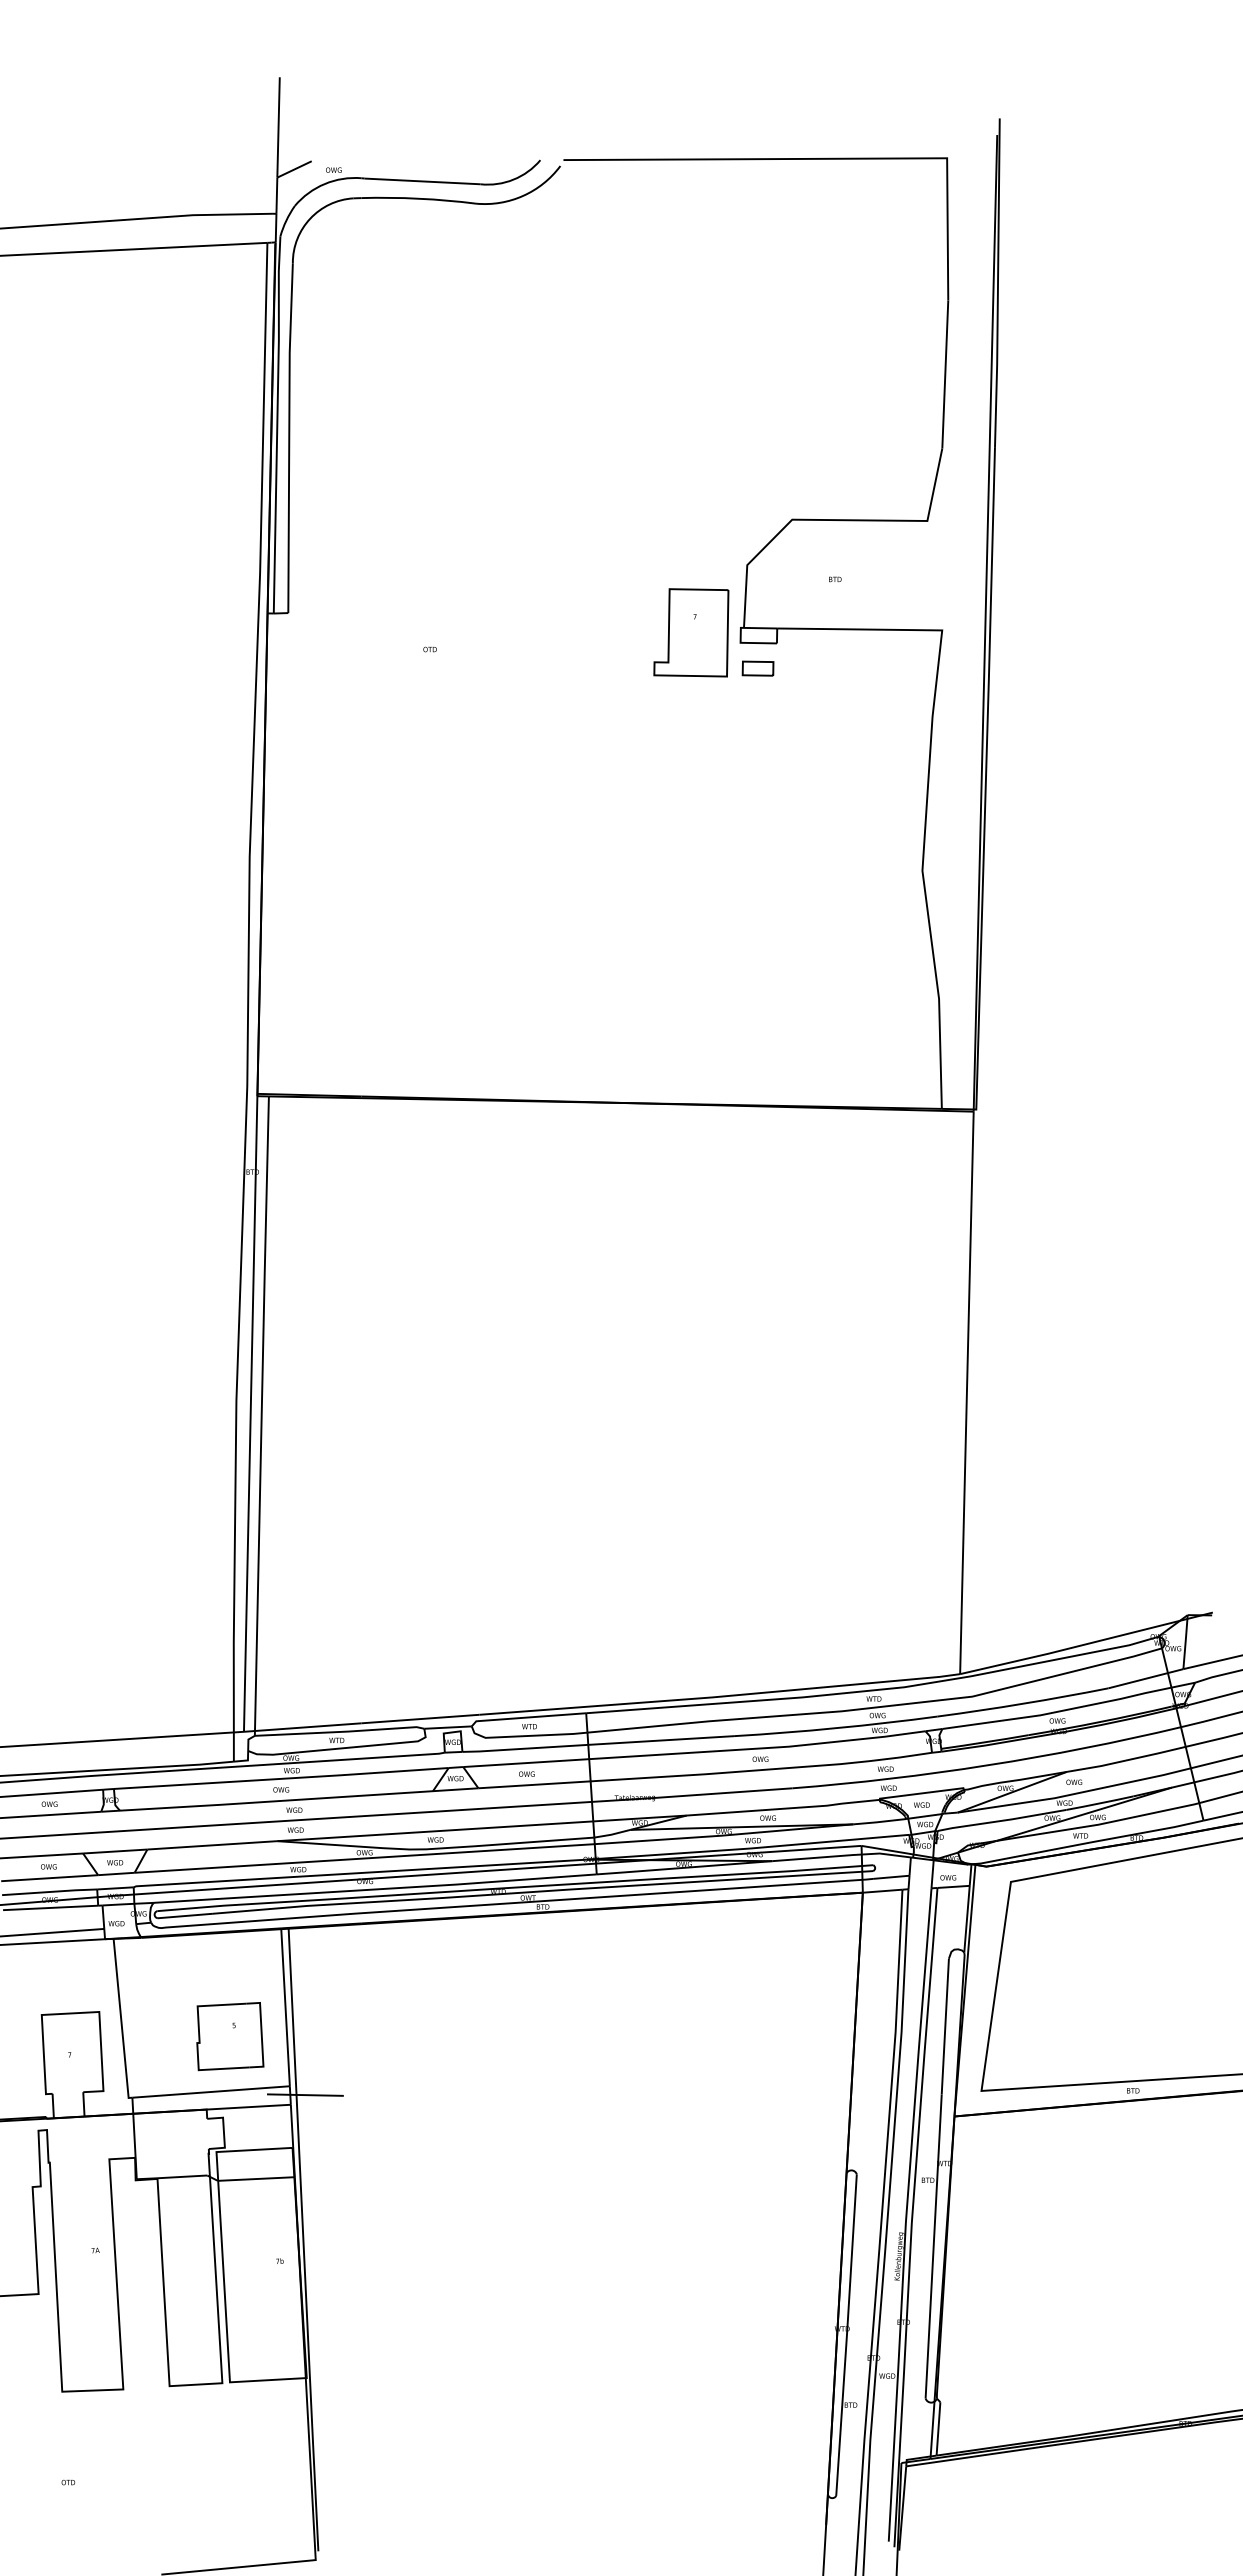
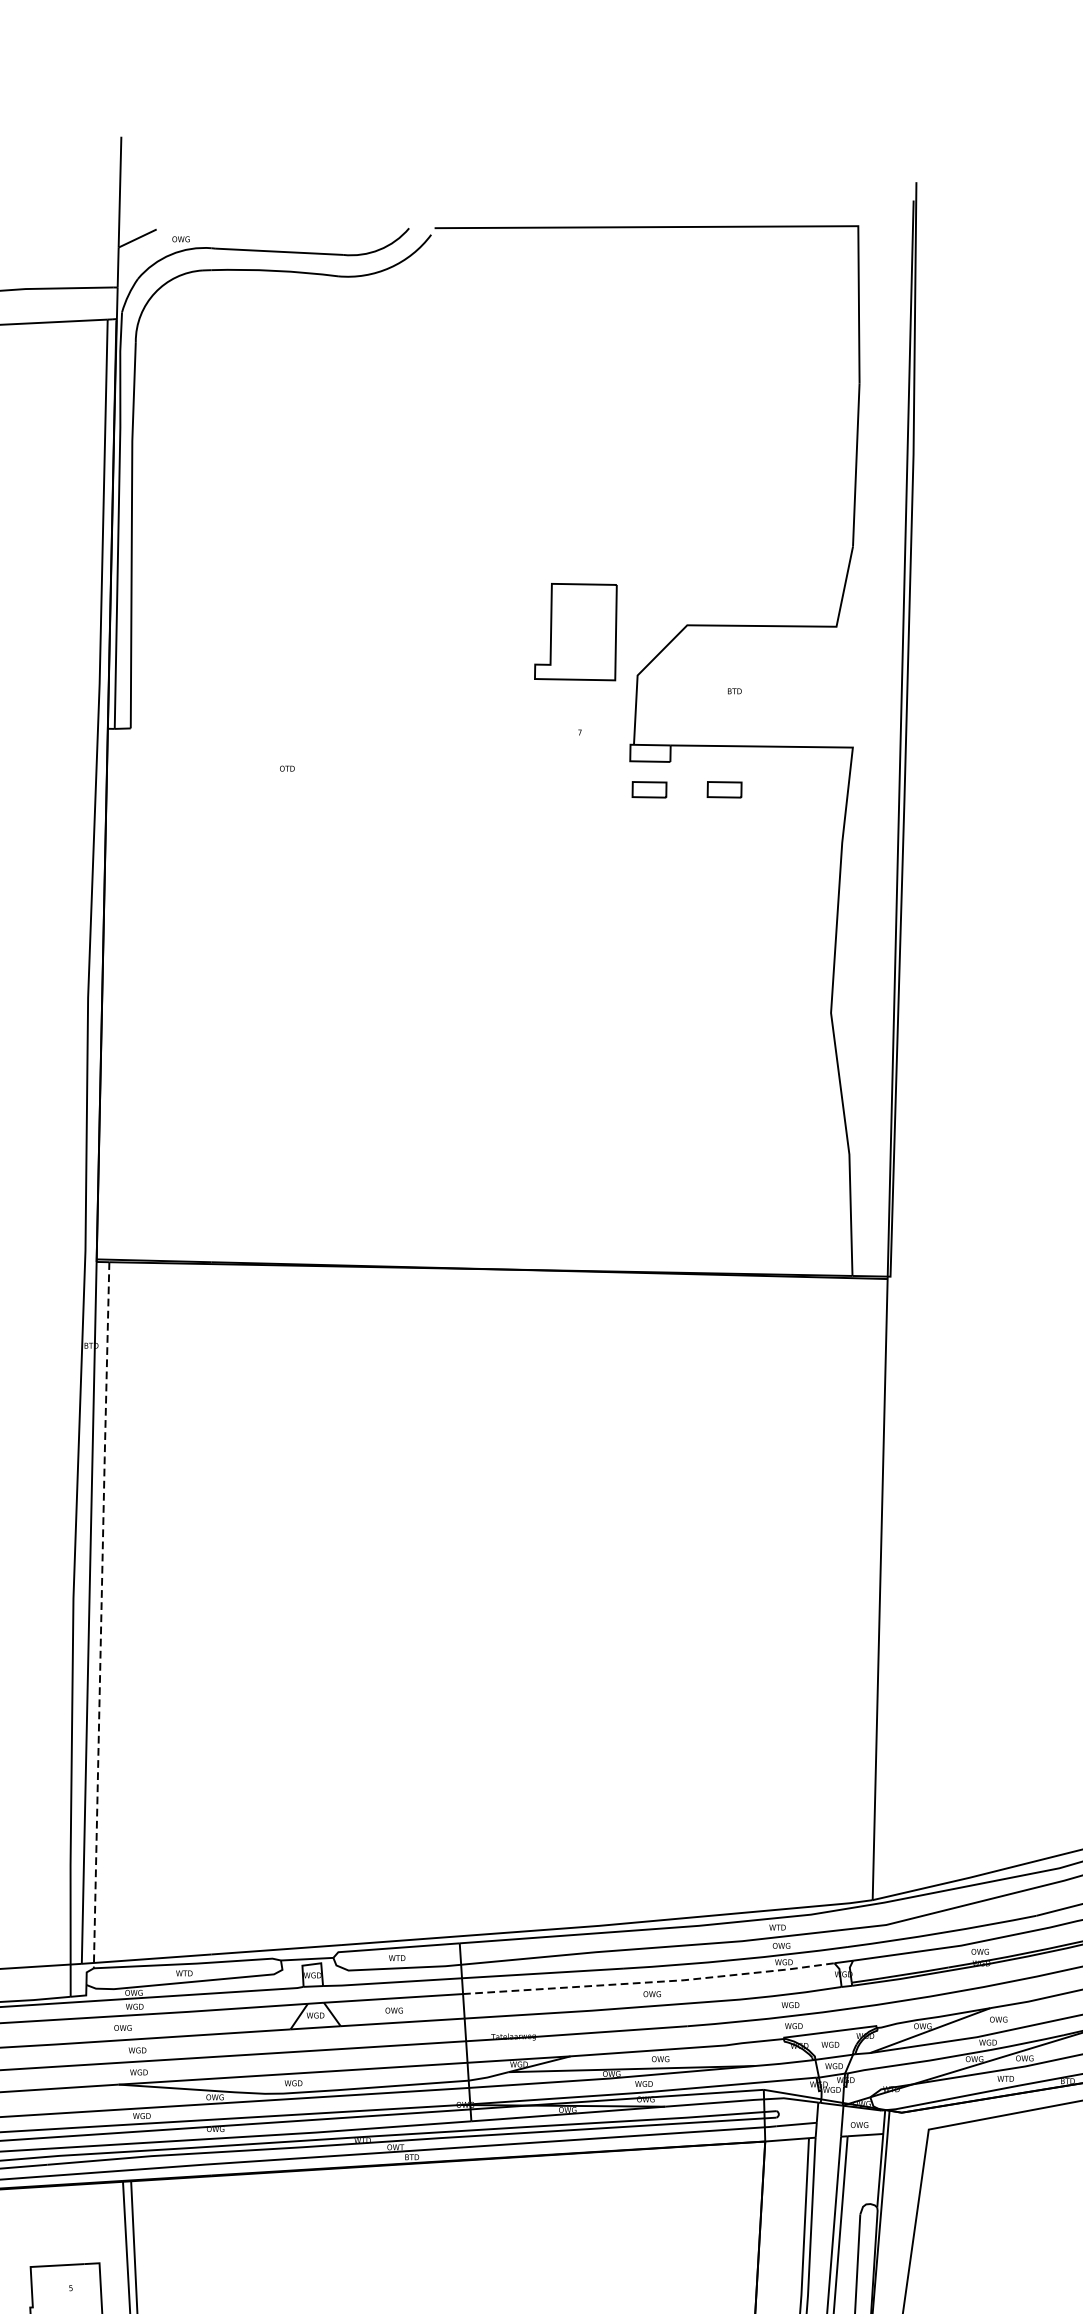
part: (691, 632) -> (576, 631), moved
part: (825, 668) -> (723, 789), added
line: (261, 1415) -> (101, 1614), solid -> dashed
line: (759, 1748) -> (651, 1982), solid -> dashed

